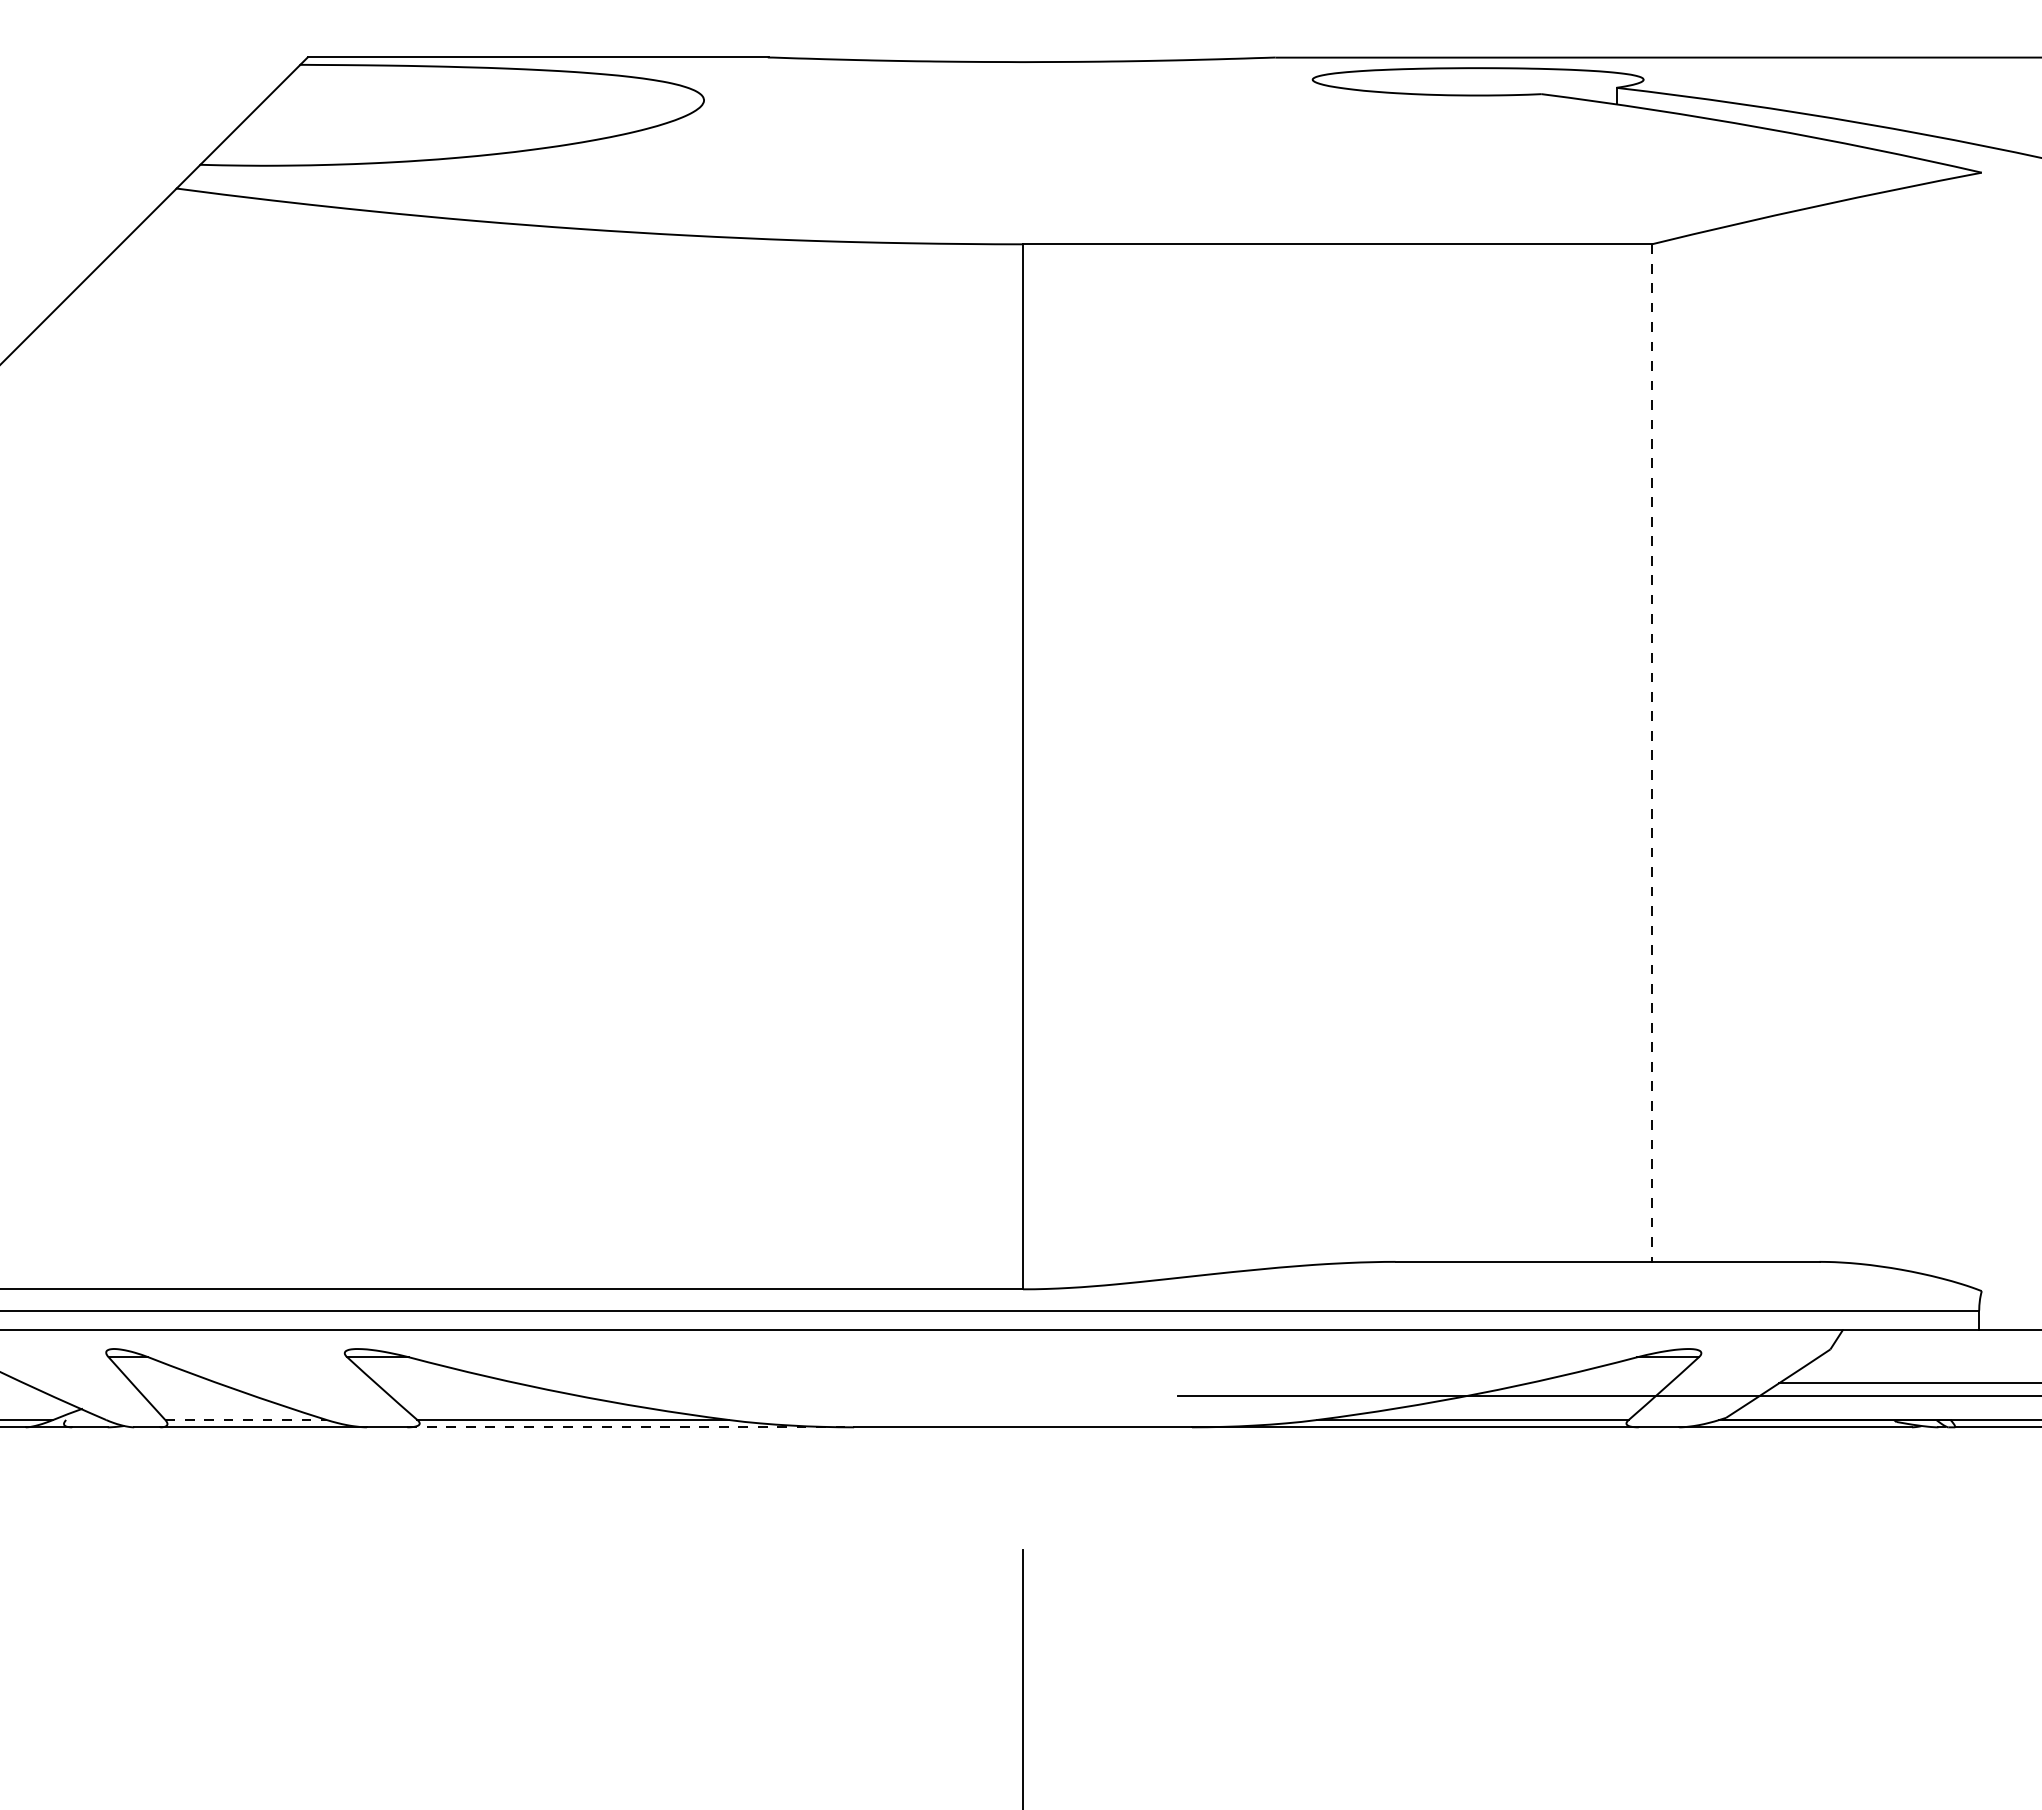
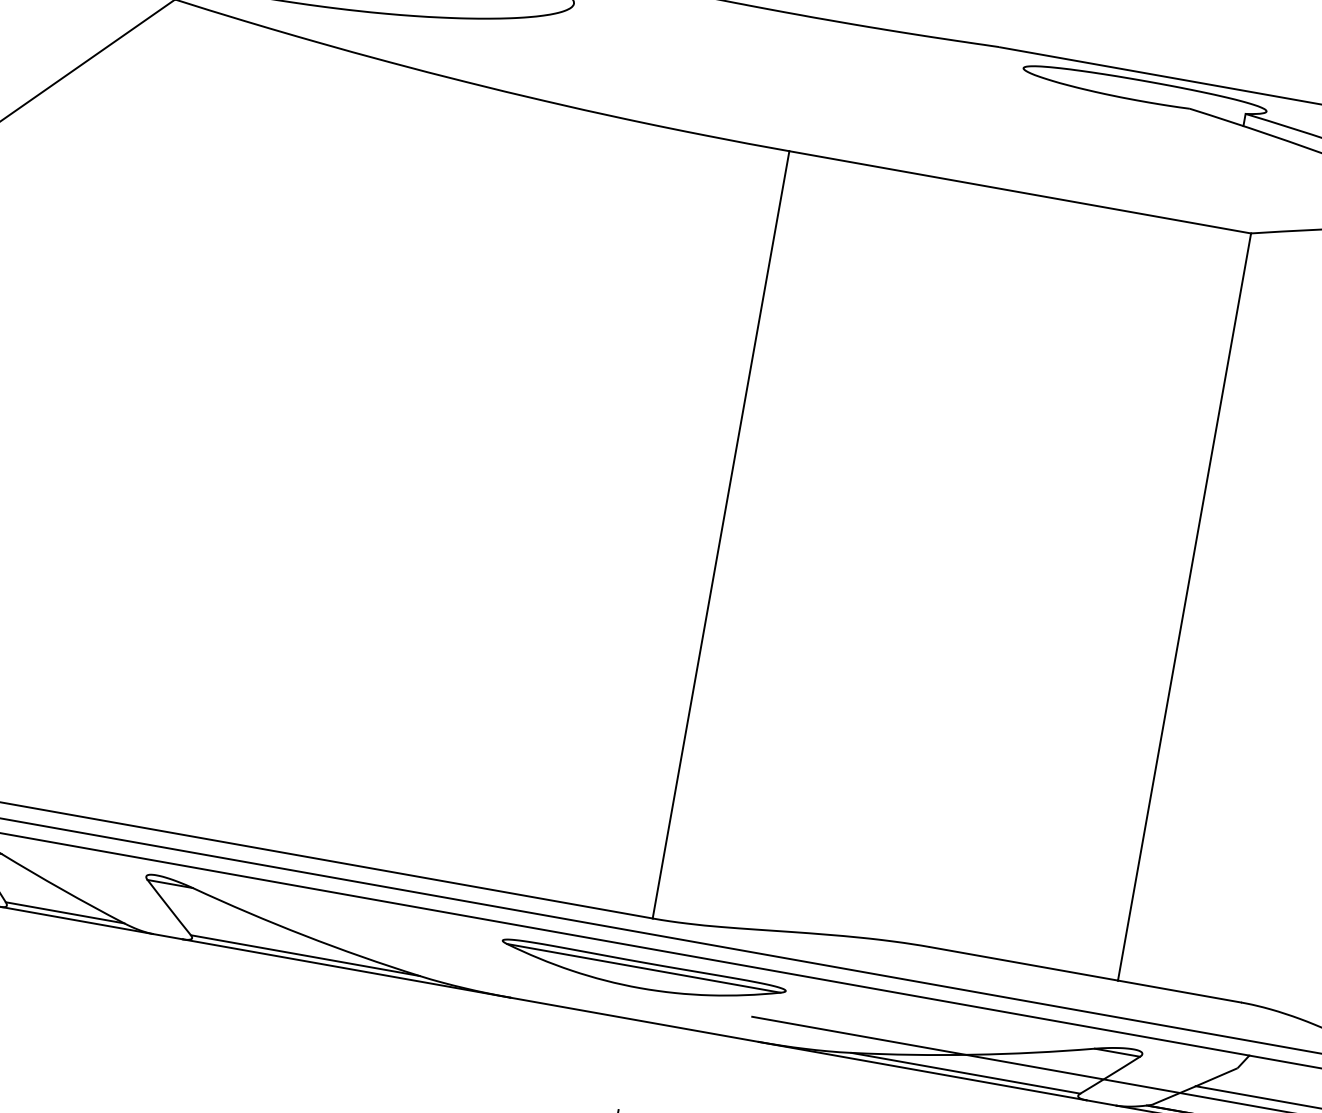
line: (1651, 753) -> (1184, 607), dashed -> solid
part: (1022, 1366) -> (642, 975), added
line: (246, 1420) -> (65, 913), dashed -> solid
line: (631, 1427) -> (347, 968), dashed -> solid

